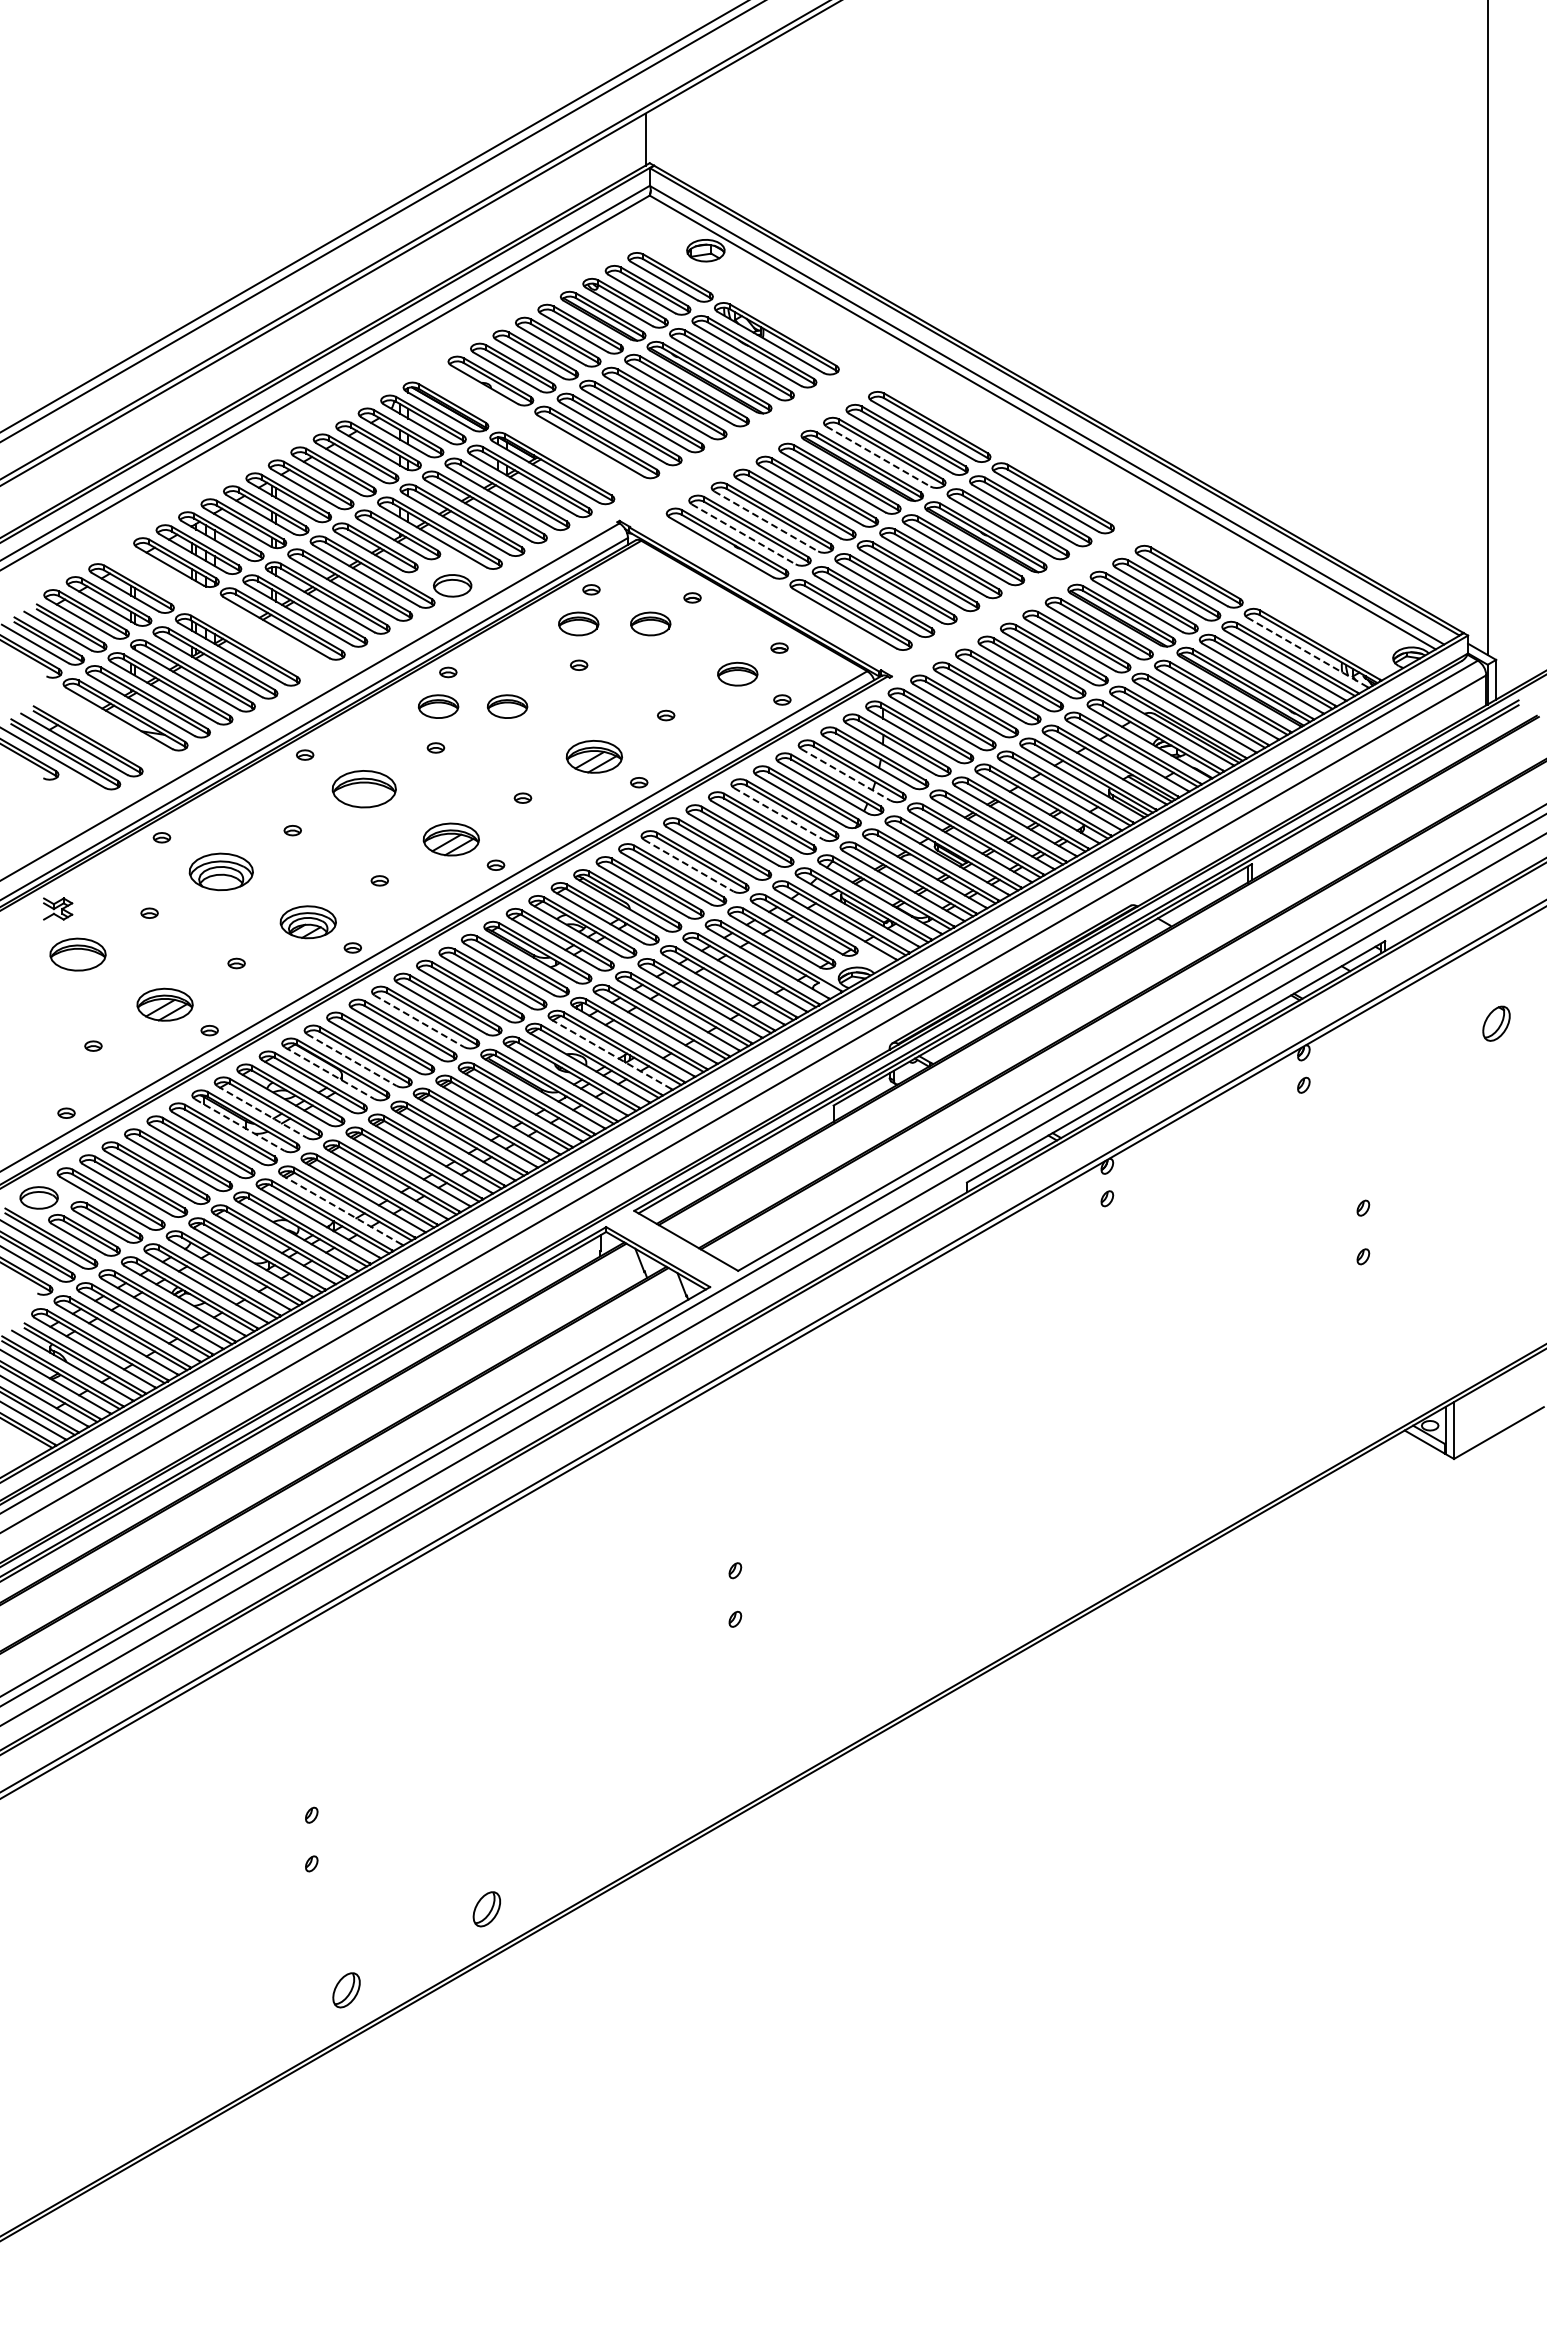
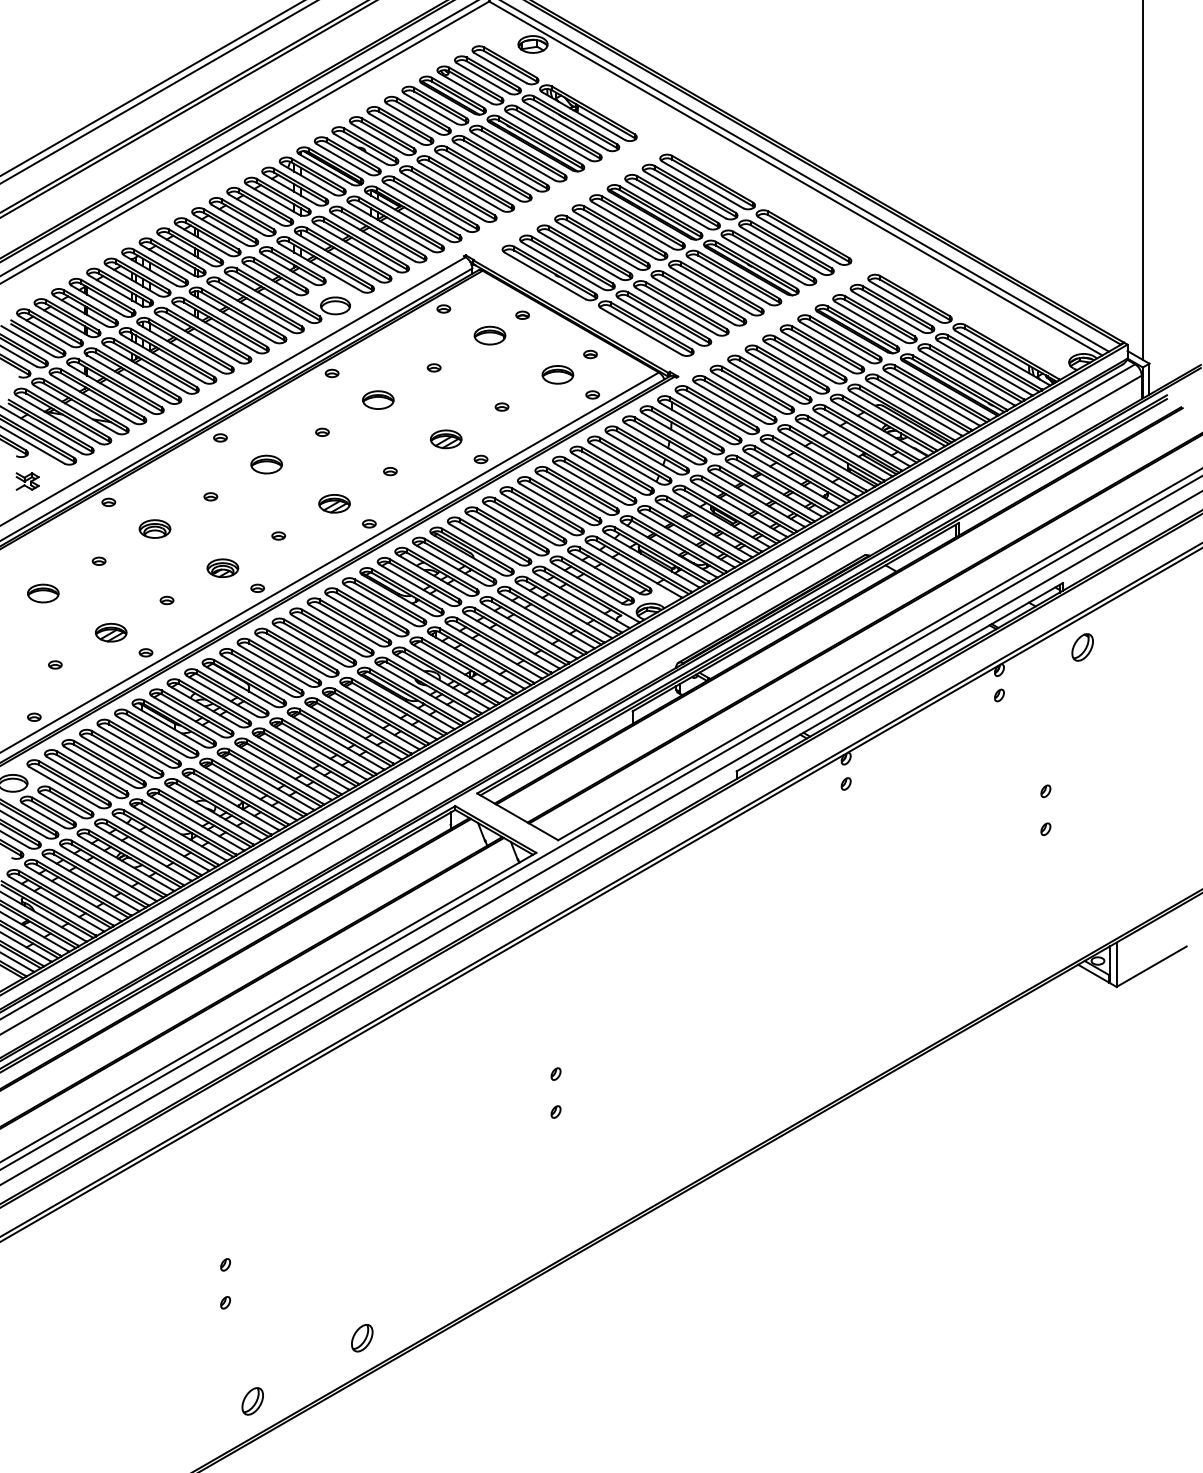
part: (531, 430) -> (397, 184), added
line: (878, 456) -> (667, 205), dashed -> solid
line: (766, 521) -> (580, 255), dashed -> solid
line: (743, 534) -> (562, 265), dashed -> solid
part: (216, 611) -> (151, 325), added
part: (578, 623) -> (433, 335), removed
line: (1307, 652) -> (1002, 357), dashed -> solid
part: (438, 706) -> (324, 400), removed
part: (103, 727) -> (63, 416), added
part: (594, 756) -> (446, 439), size x0.71
line: (846, 774) -> (642, 453), dashed -> solid
part: (364, 789) -> (266, 464), size x0.62
line: (778, 813) -> (589, 483), dashed -> solid
part: (451, 839) -> (334, 503), size x0.71
line: (688, 865) -> (519, 524), dashed -> solid
part: (220, 871) -> (154, 528), size x0.62
part: (58, 908) -> (28, 481), moved
part: (307, 921) -> (222, 567), size x0.71
part: (77, 954) -> (42, 593), size x0.71
part: (164, 1004) -> (110, 632), size x0.71
line: (419, 1021) -> (309, 645), dashed -> solid
part: (1496, 1023) -> (1082, 647), moved
line: (611, 1054) -> (459, 671), dashed -> solid
line: (351, 1060) -> (256, 676), dashed -> solid
line: (329, 1073) -> (239, 686), dashed -> solid
line: (262, 1112) -> (187, 716), dashed -> solid
line: (239, 1124) -> (169, 726), dashed -> solid
line: (342, 1210) -> (249, 793), dashed -> solid

